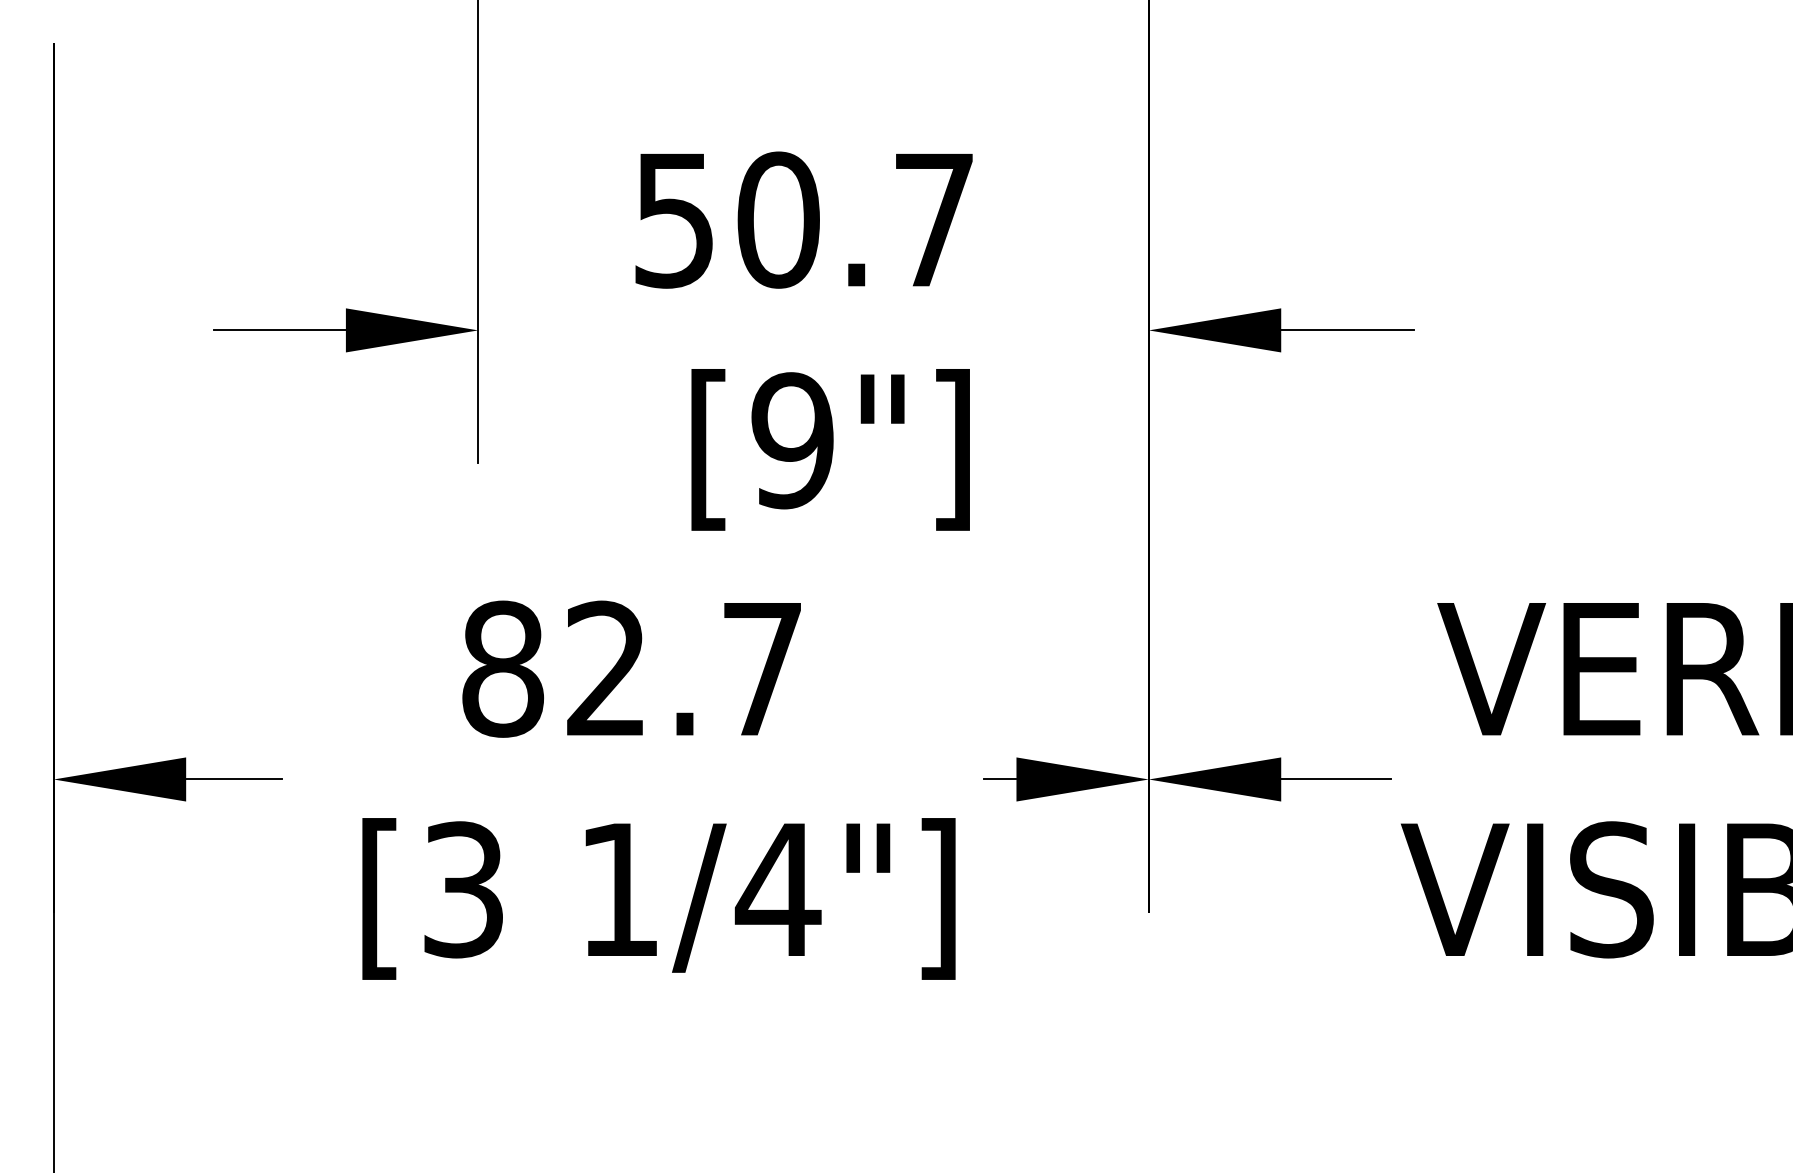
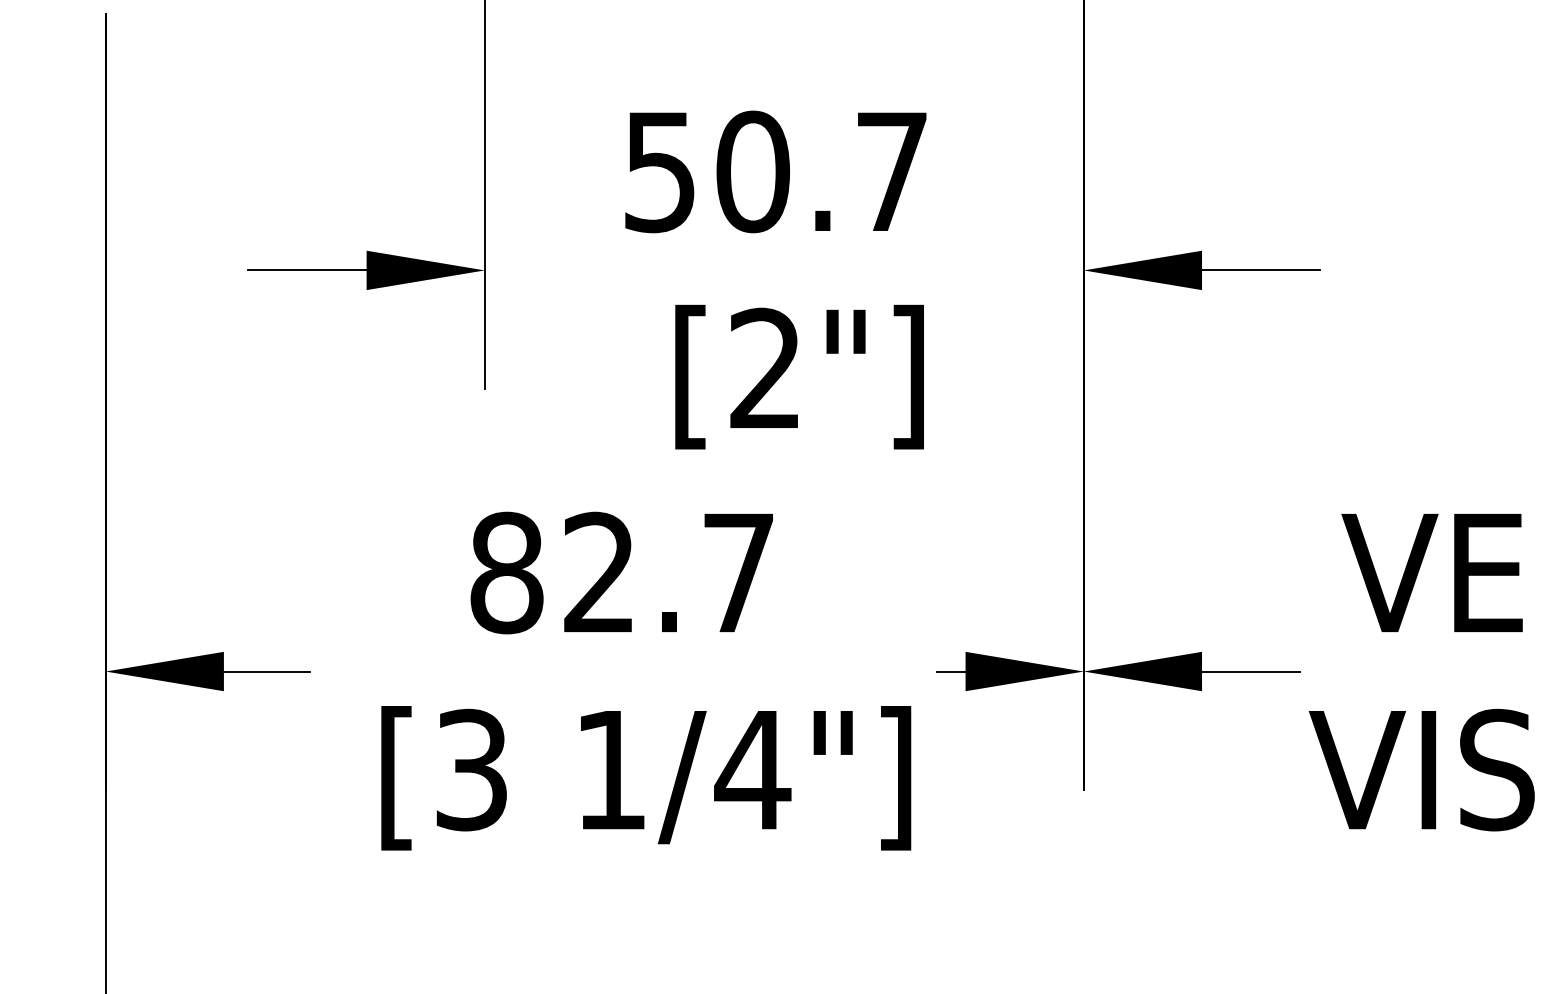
text: (792, 440) -> (765, 368), [9"] -> [2"]

